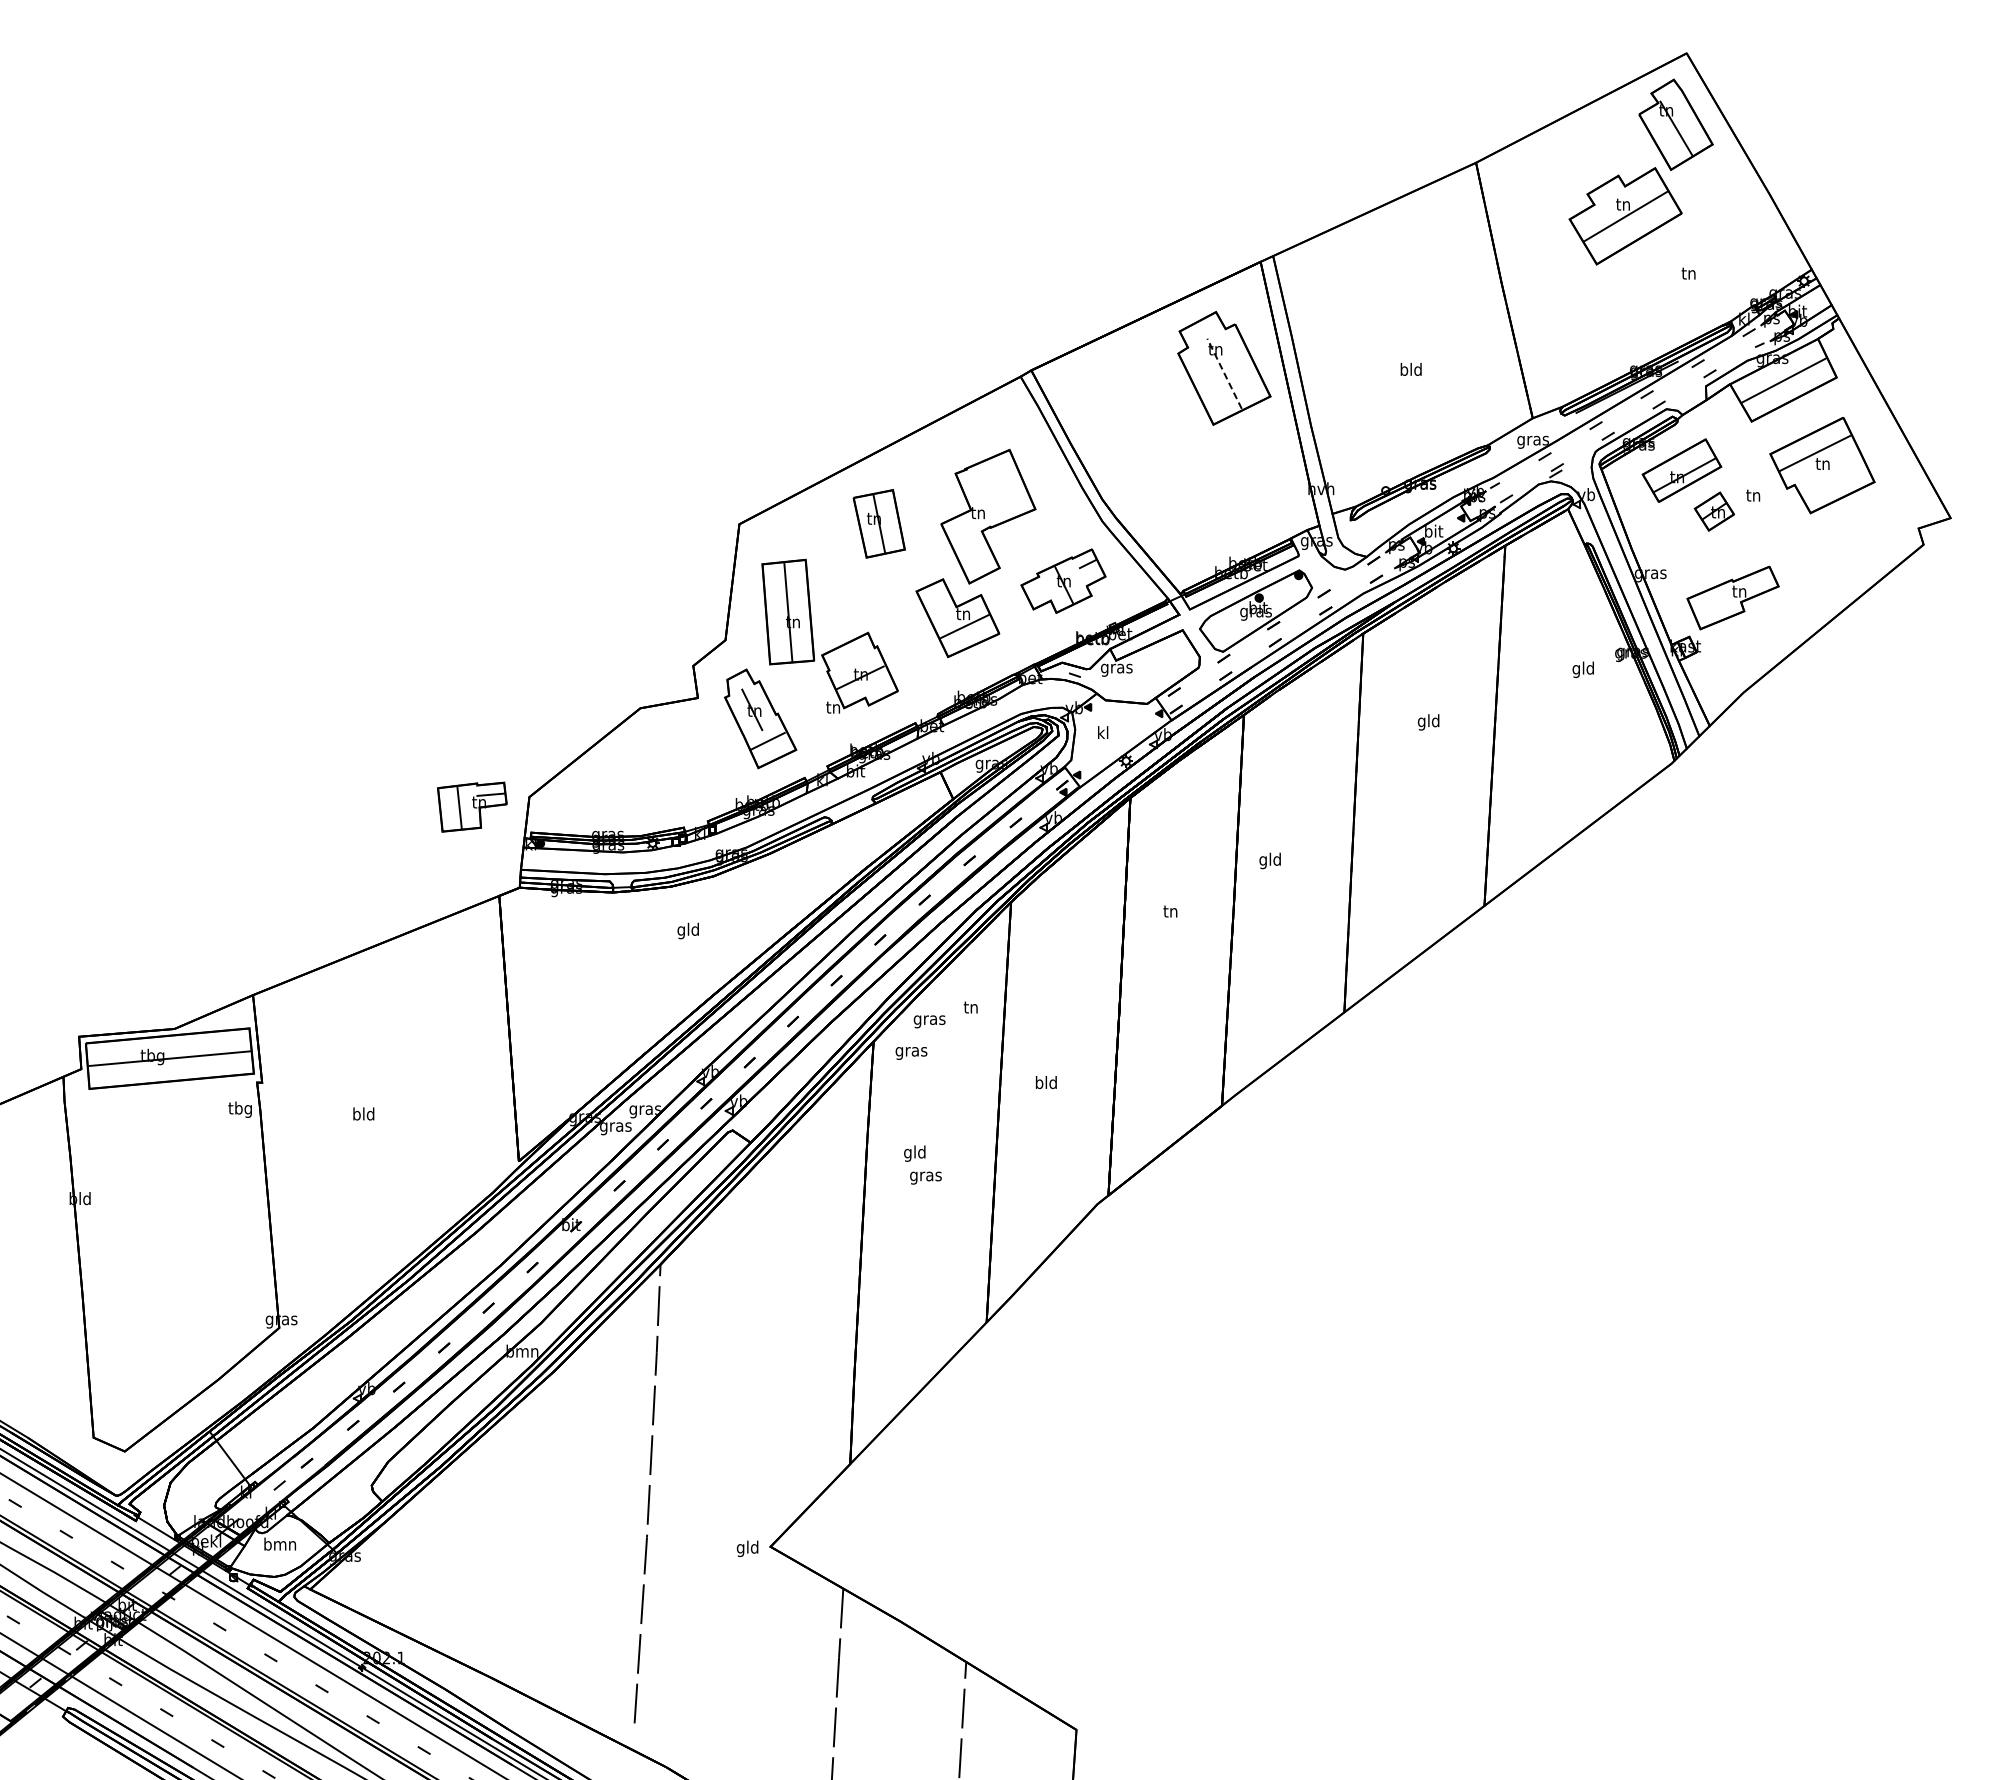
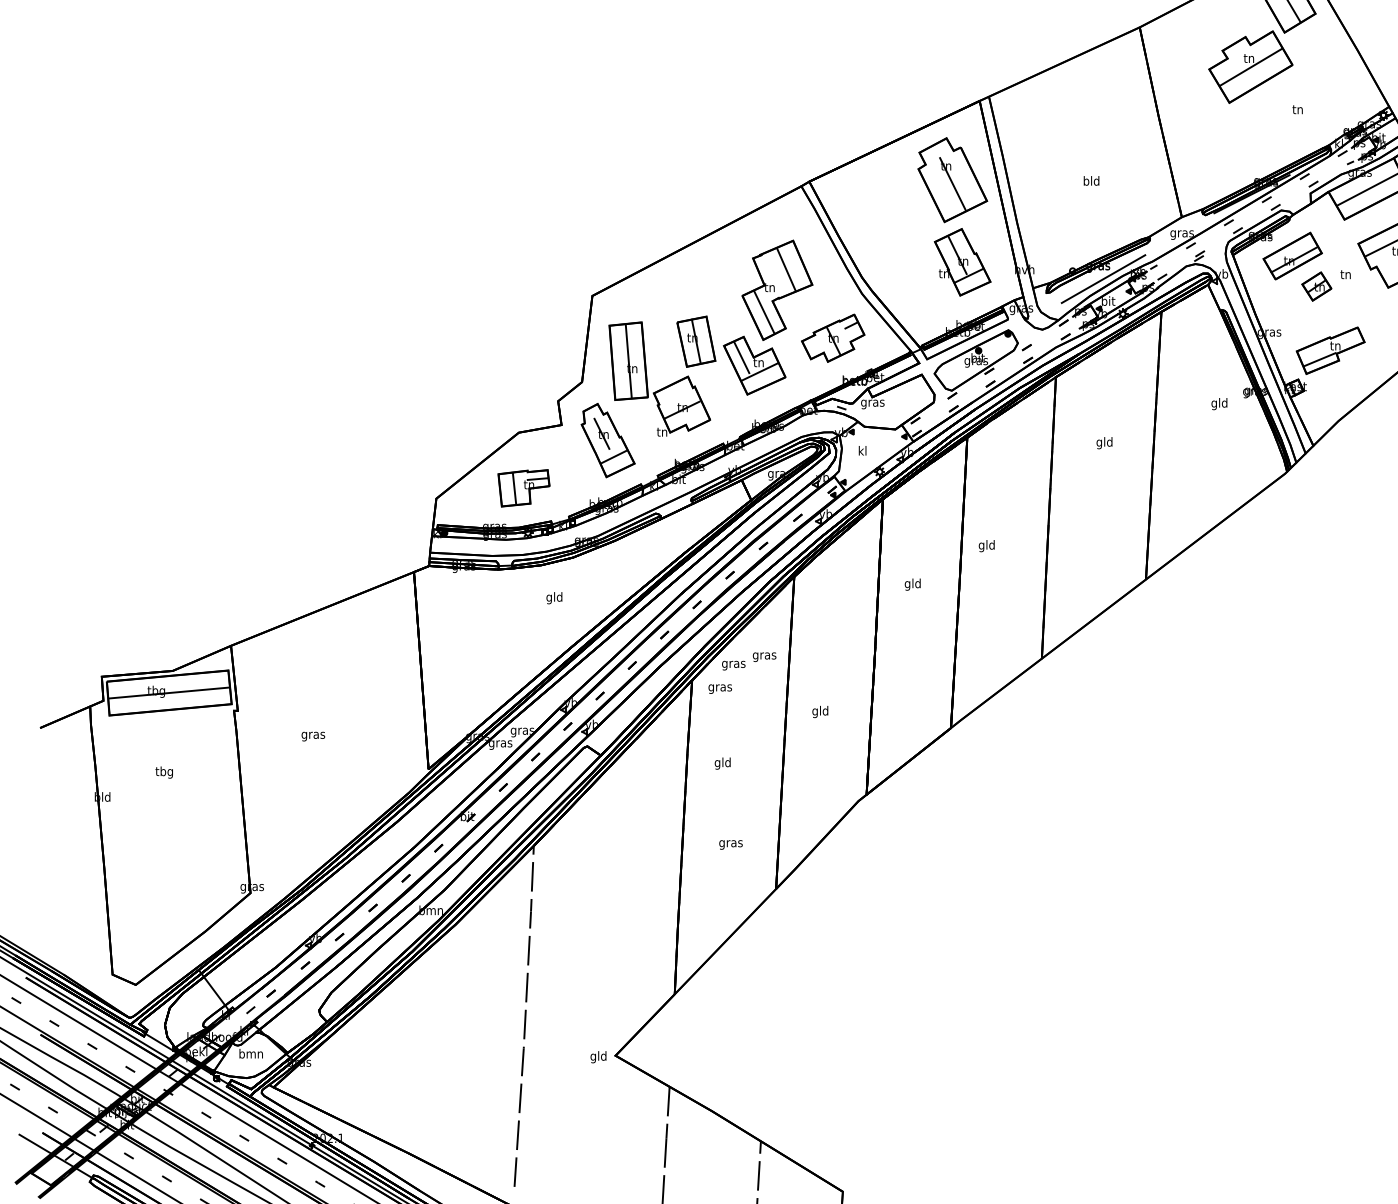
line: (1224, 373) -> (952, 183), dashed -> solid
part: (1237, 478) -> (962, 261), added
line: (1000, 488) -> (786, 269), added
line: (1427, 501) -> (1103, 279), added
part: (878, 523) -> (695, 341), moved
line: (970, 545) -> (764, 311), added
line: (940, 607) -> (741, 357), added
line: (1718, 609) -> (1319, 359), added
part: (472, 806) -> (524, 487), moved
text: (1170, 912) -> (912, 584), tn -> gld
text: (970, 1008) -> (764, 655), tn -> gras
text: (1039, 1084) -> (815, 712), bld -> gld
text: (239, 1109) -> (163, 772), moved
text: (363, 1115) -> (313, 735), bld -> gras
text: (925, 1177) -> (730, 844), moved

